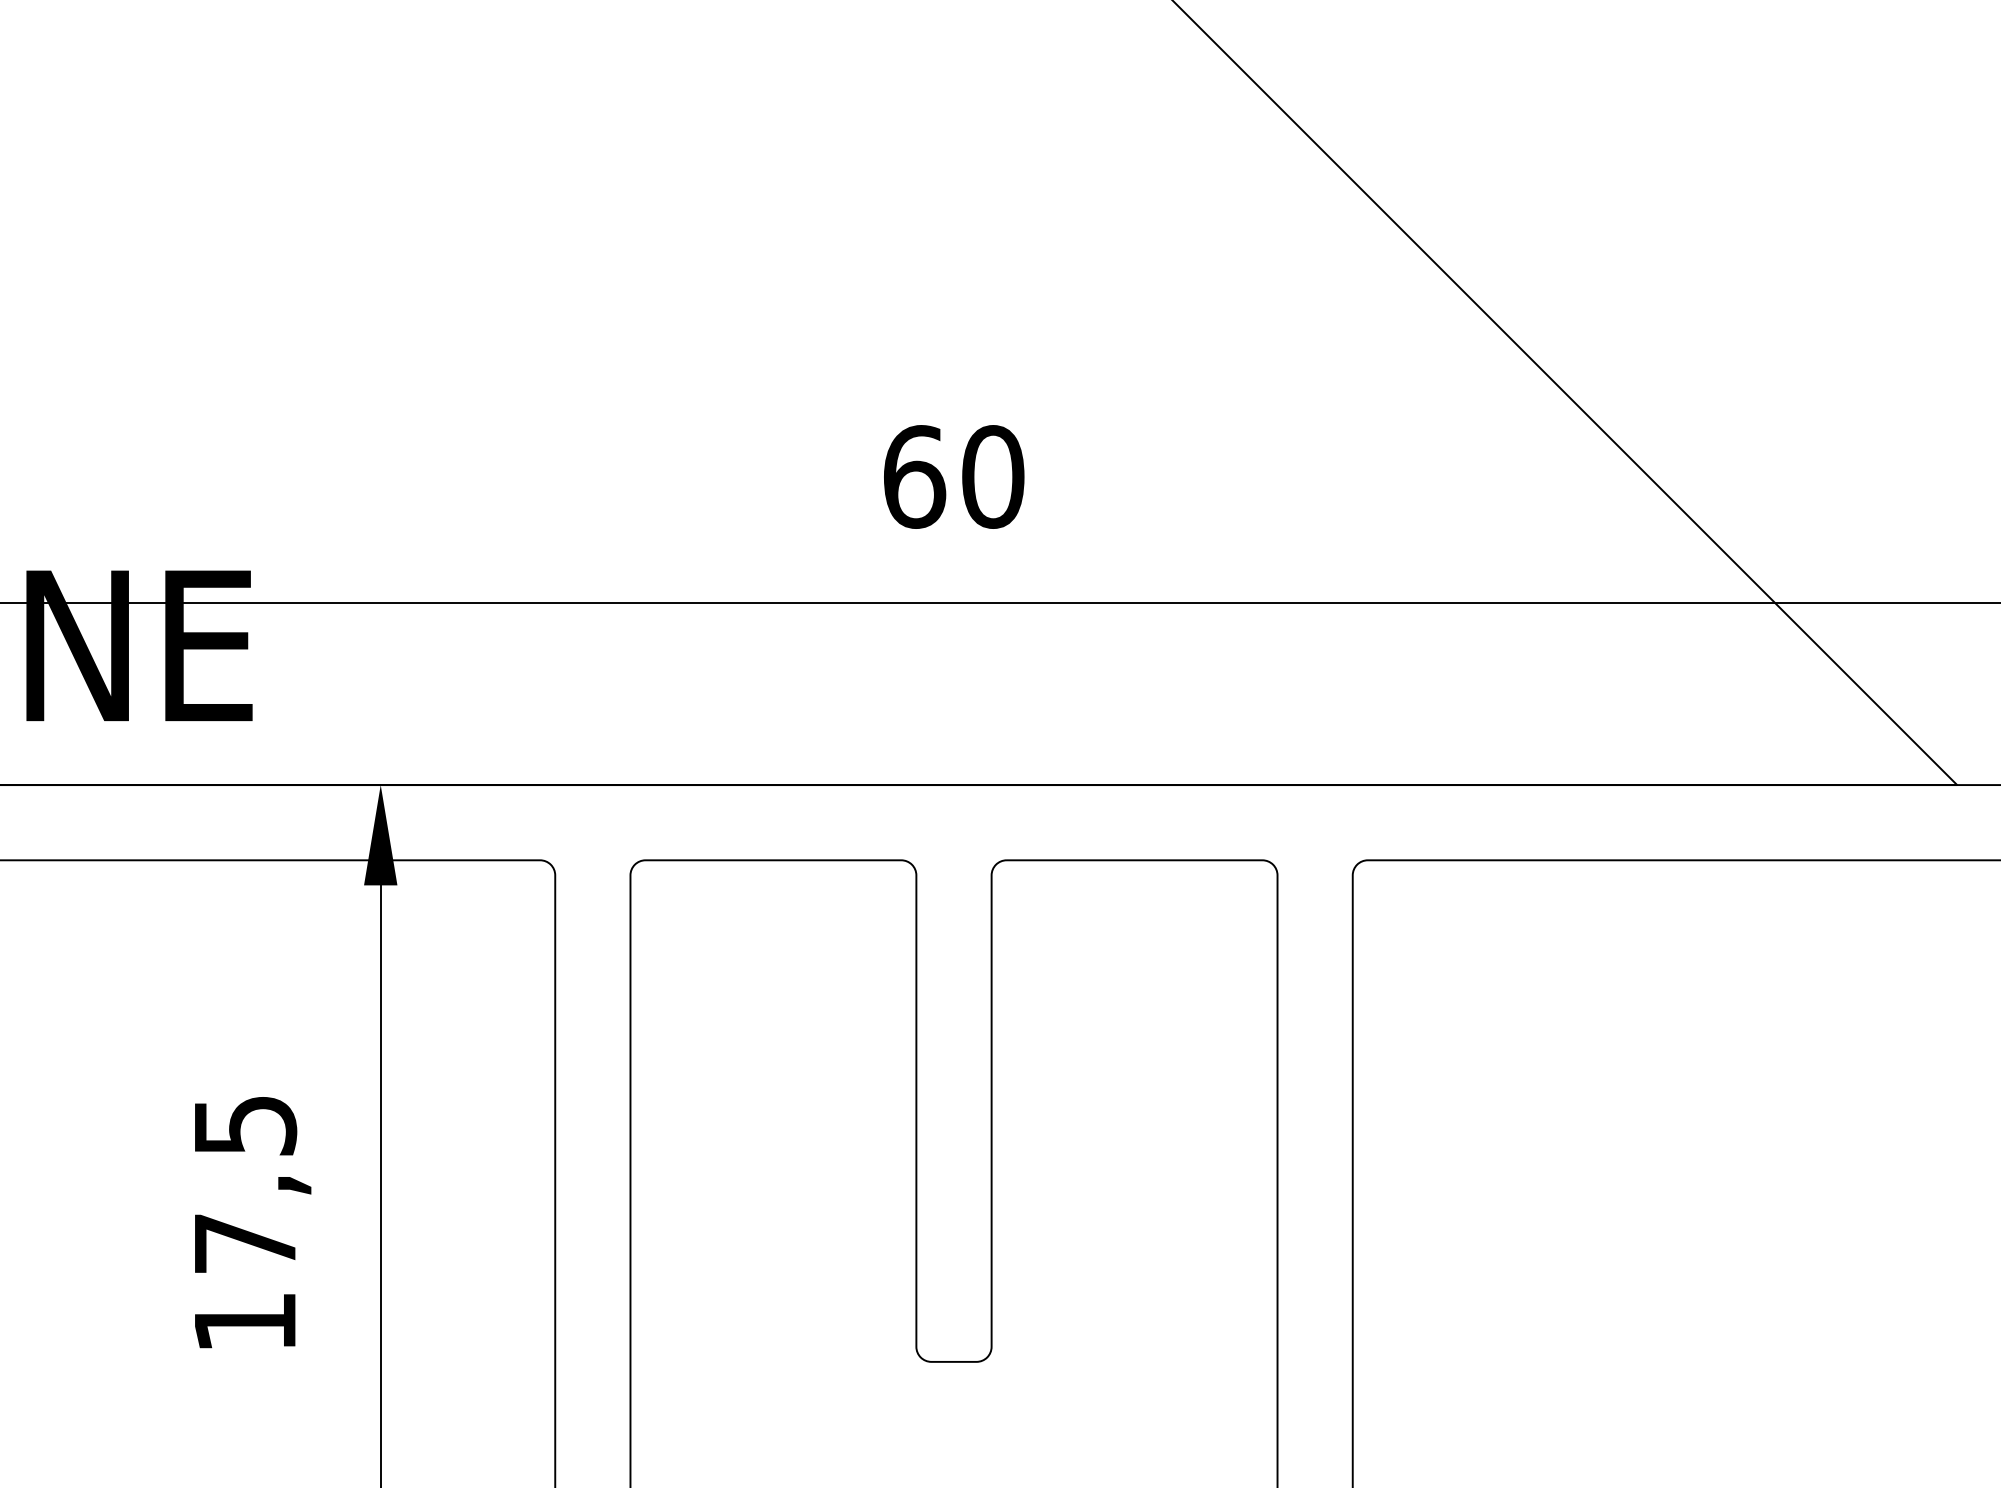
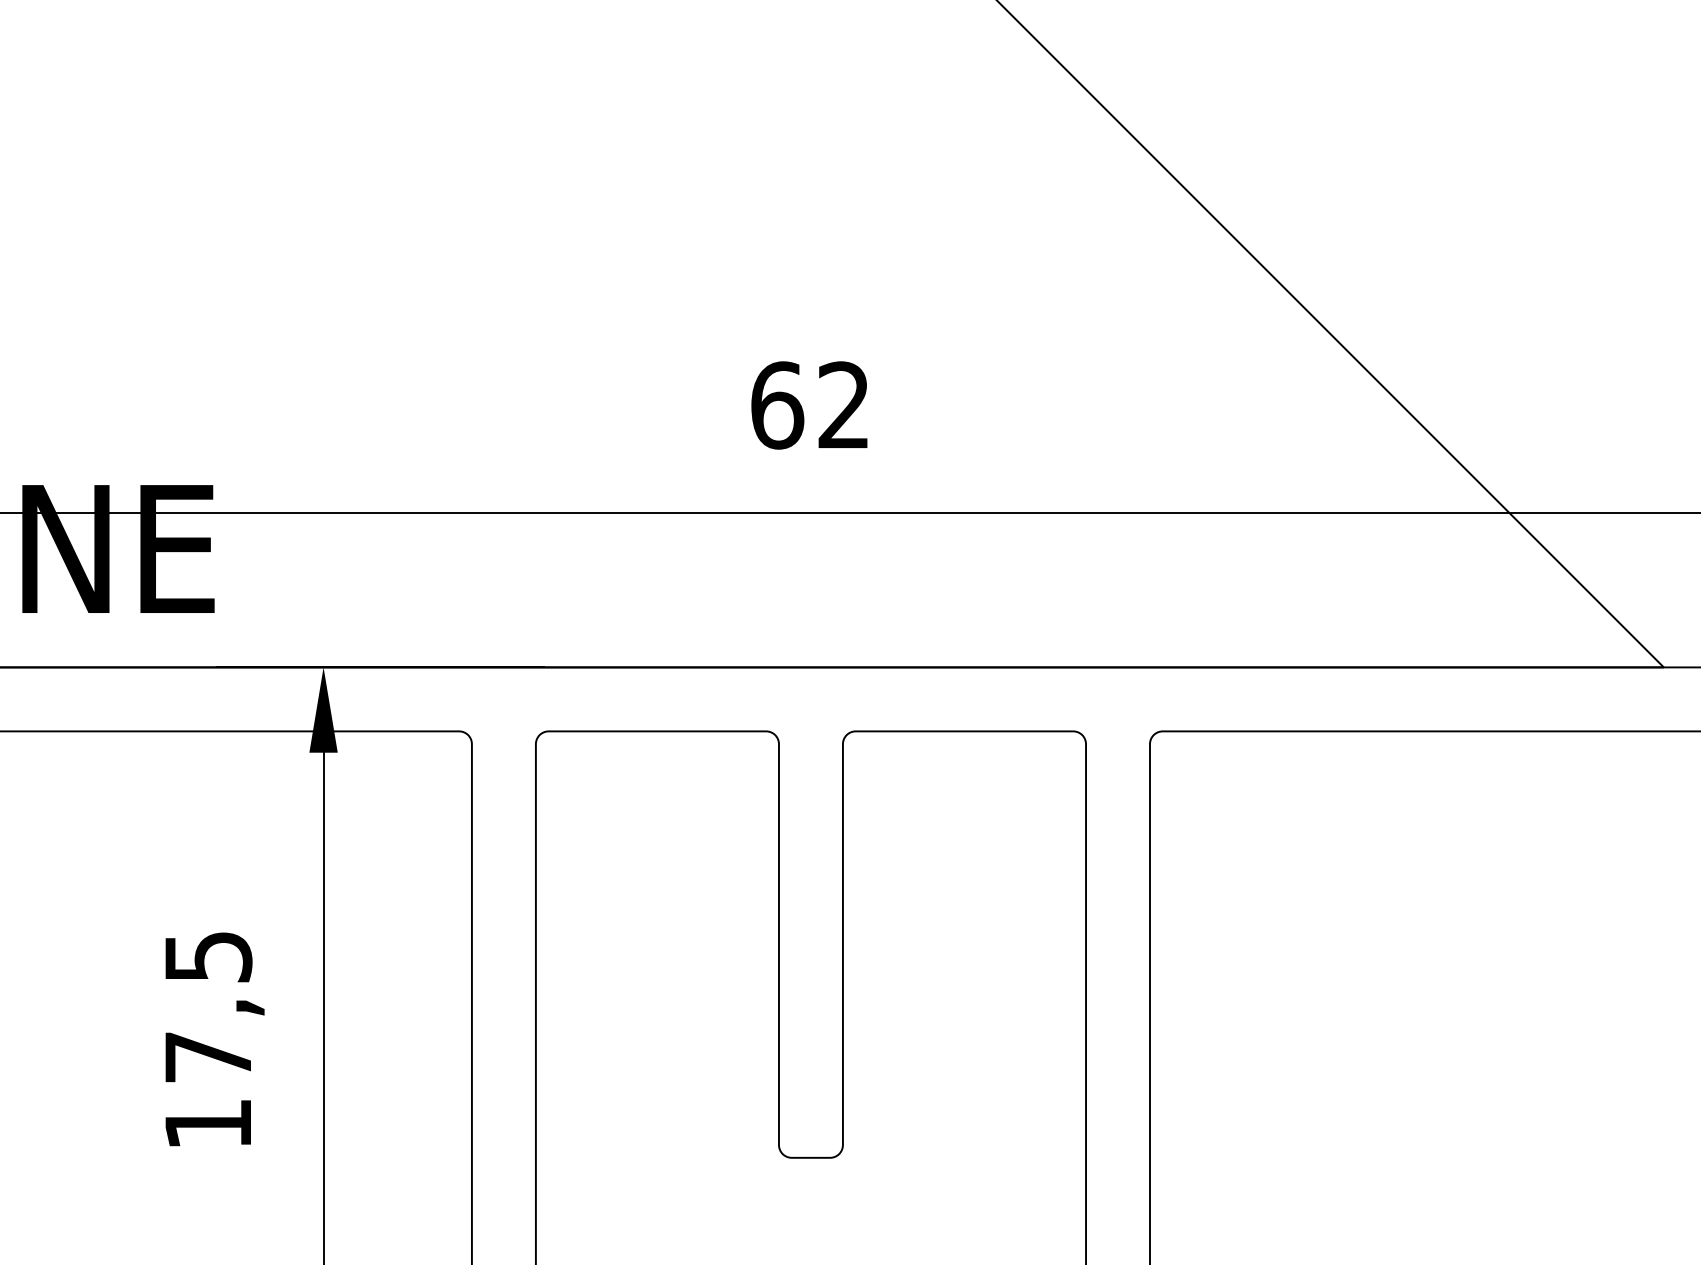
text: (993, 476) -> (844, 405), 60 -> 62

